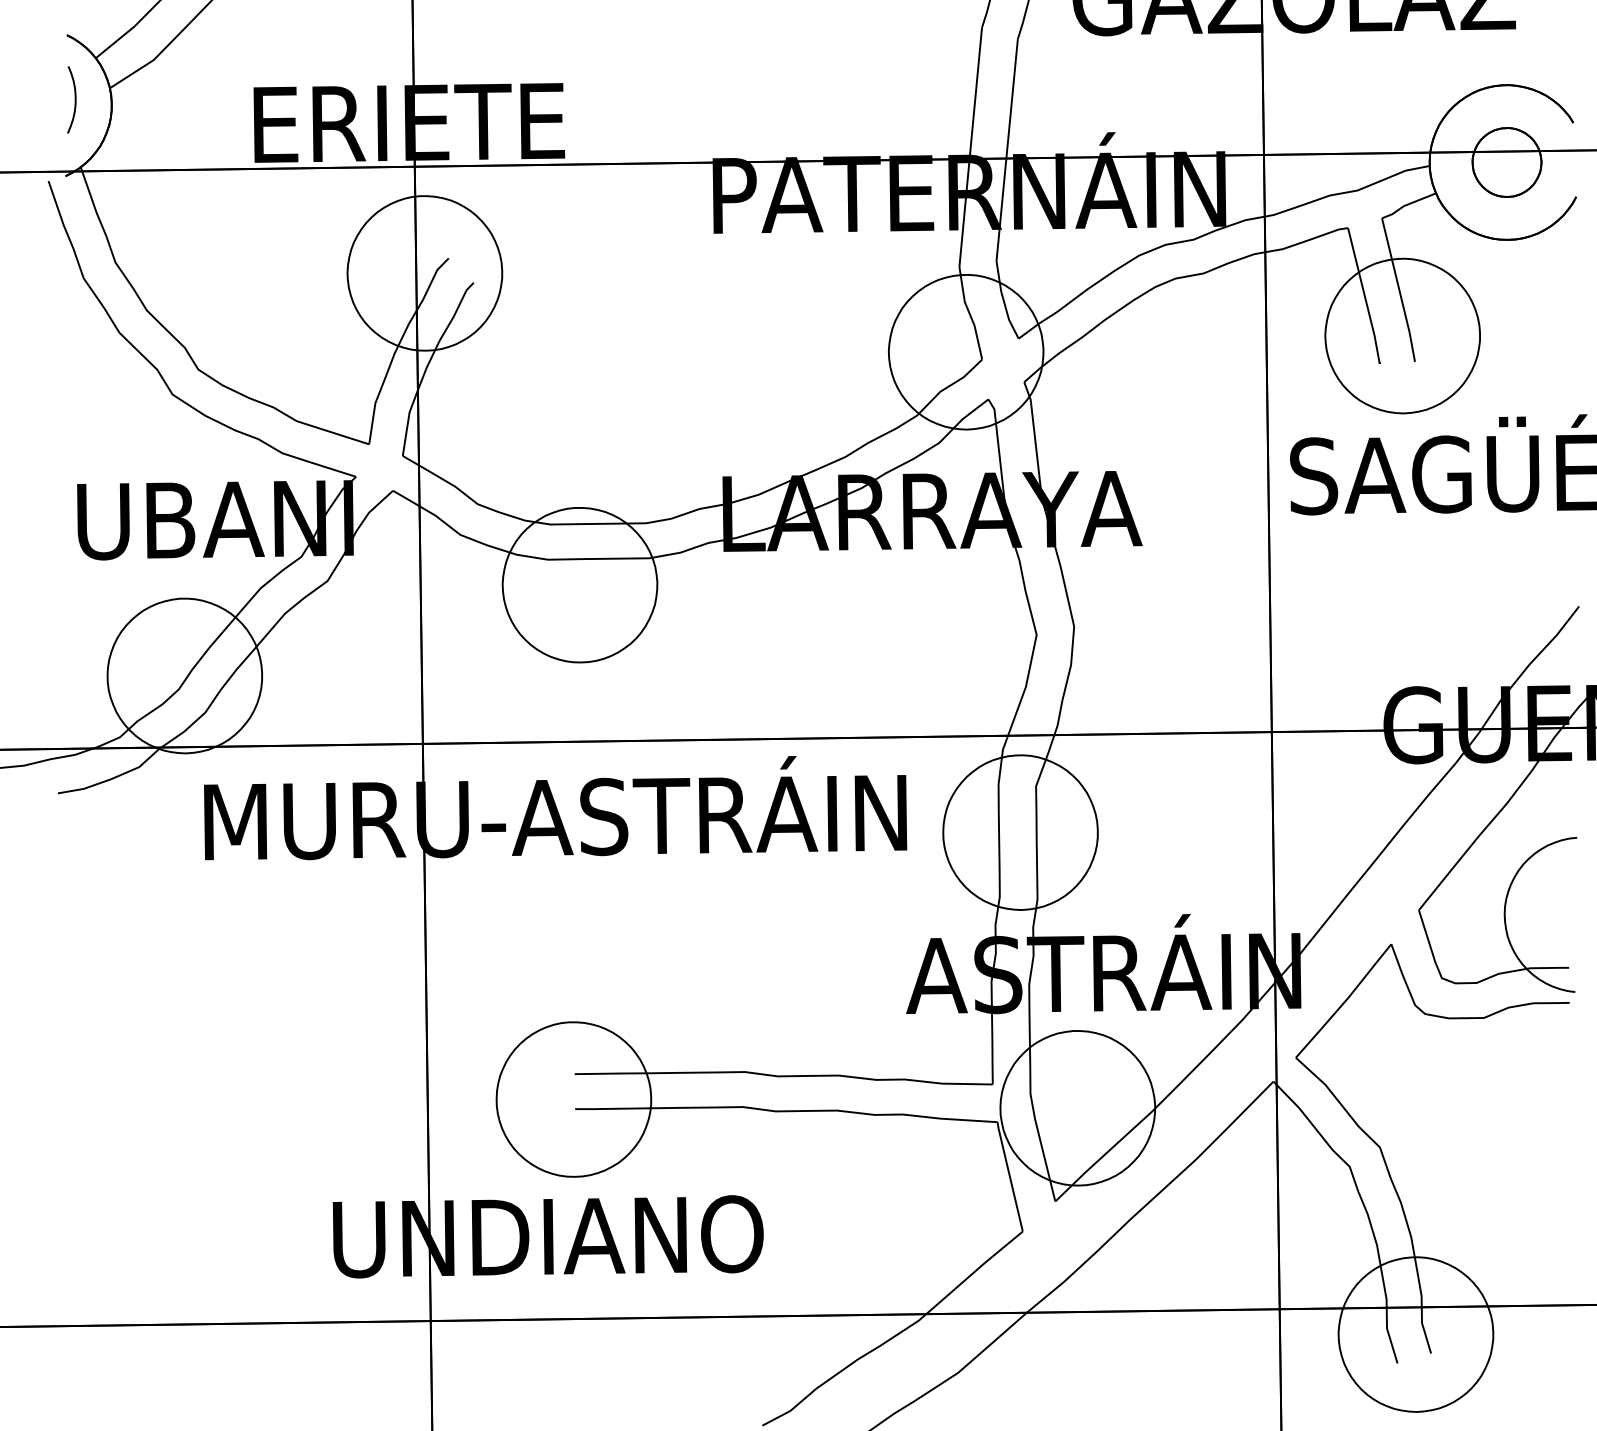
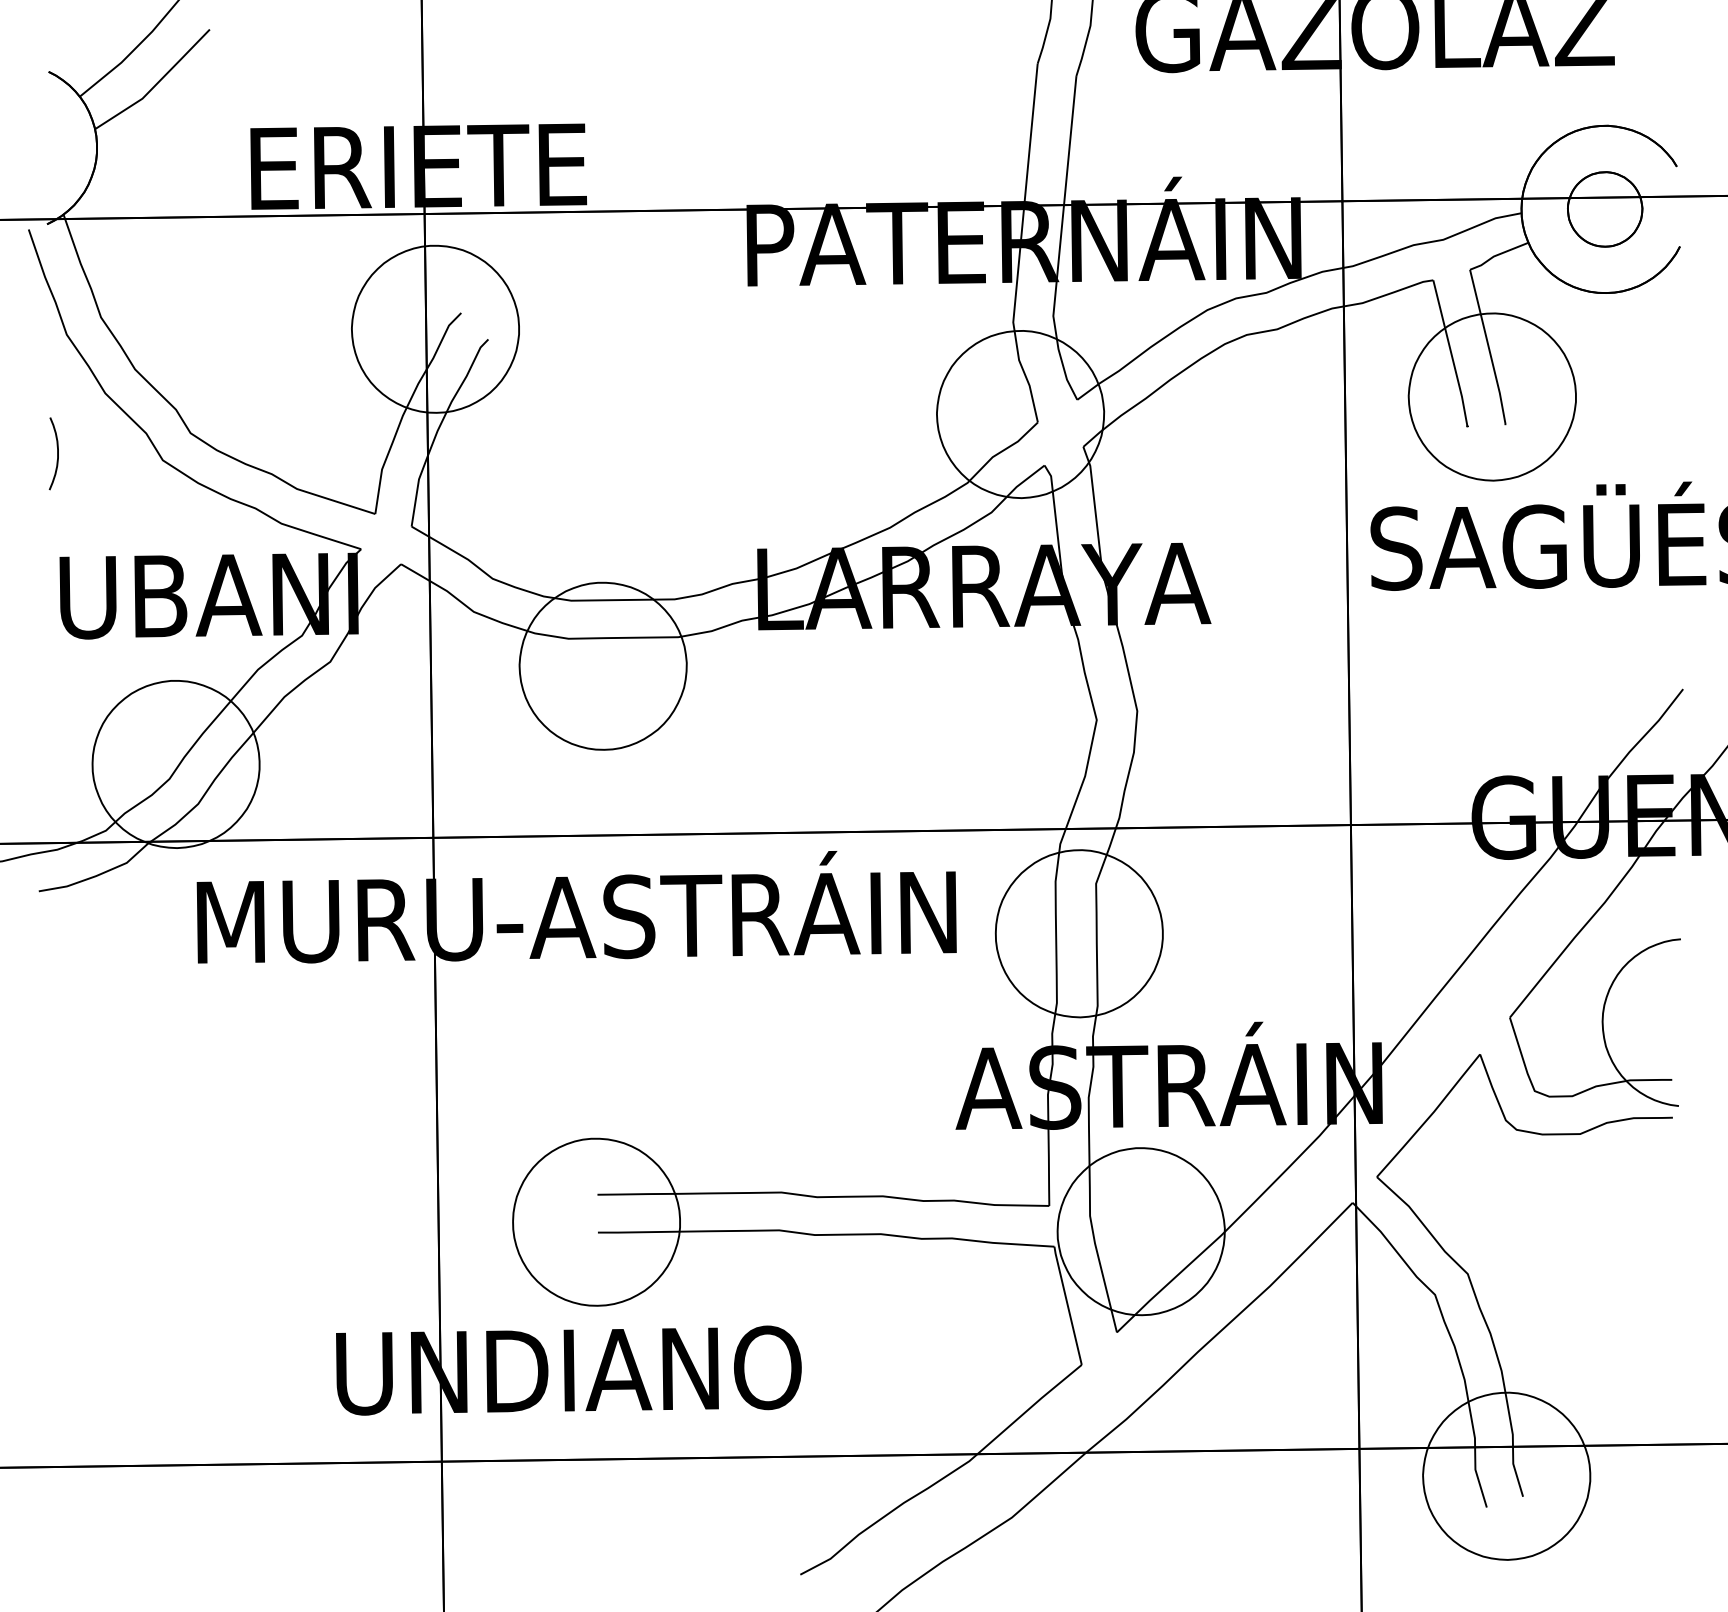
curve: (75, 99) -> (57, 453), moved

